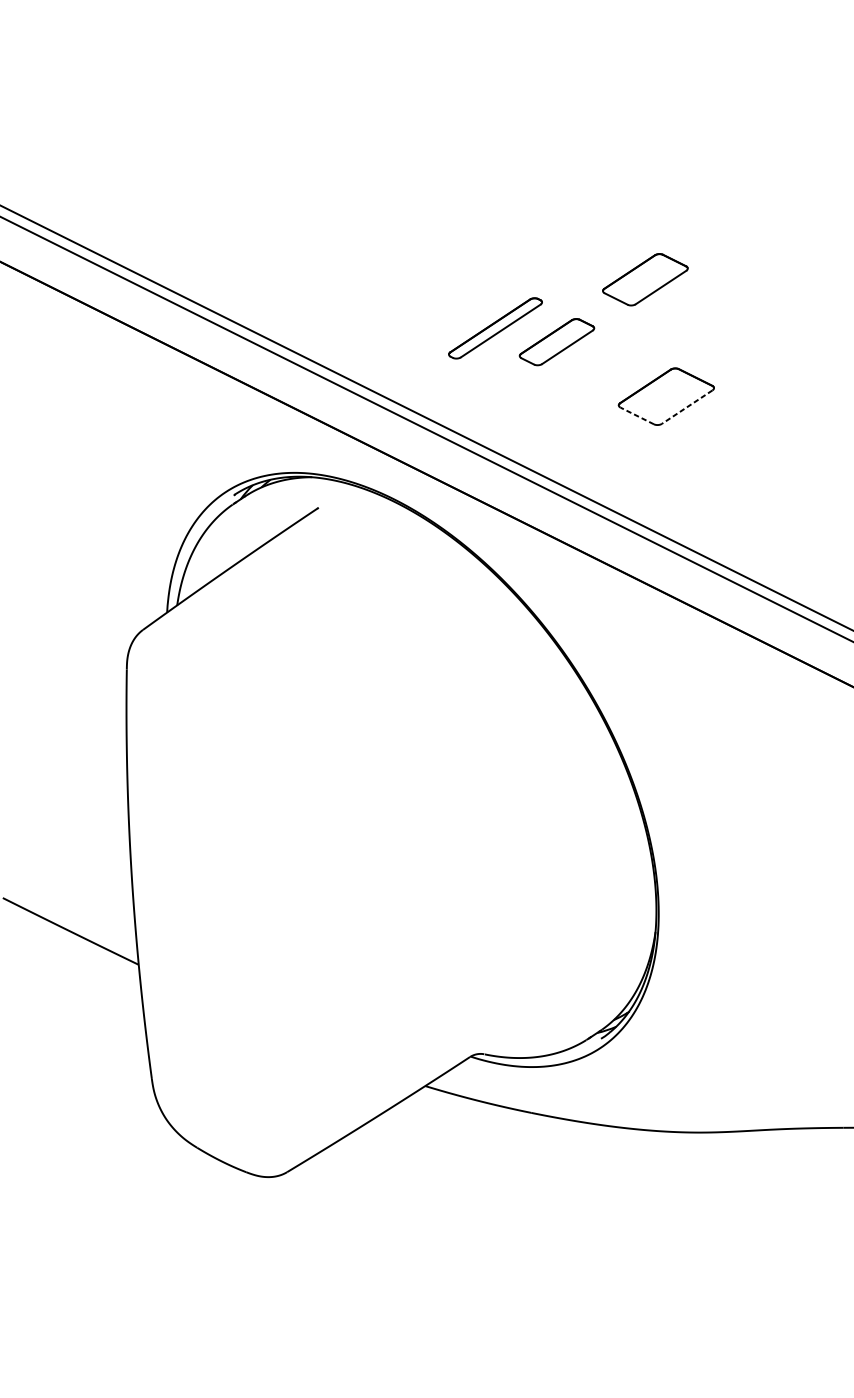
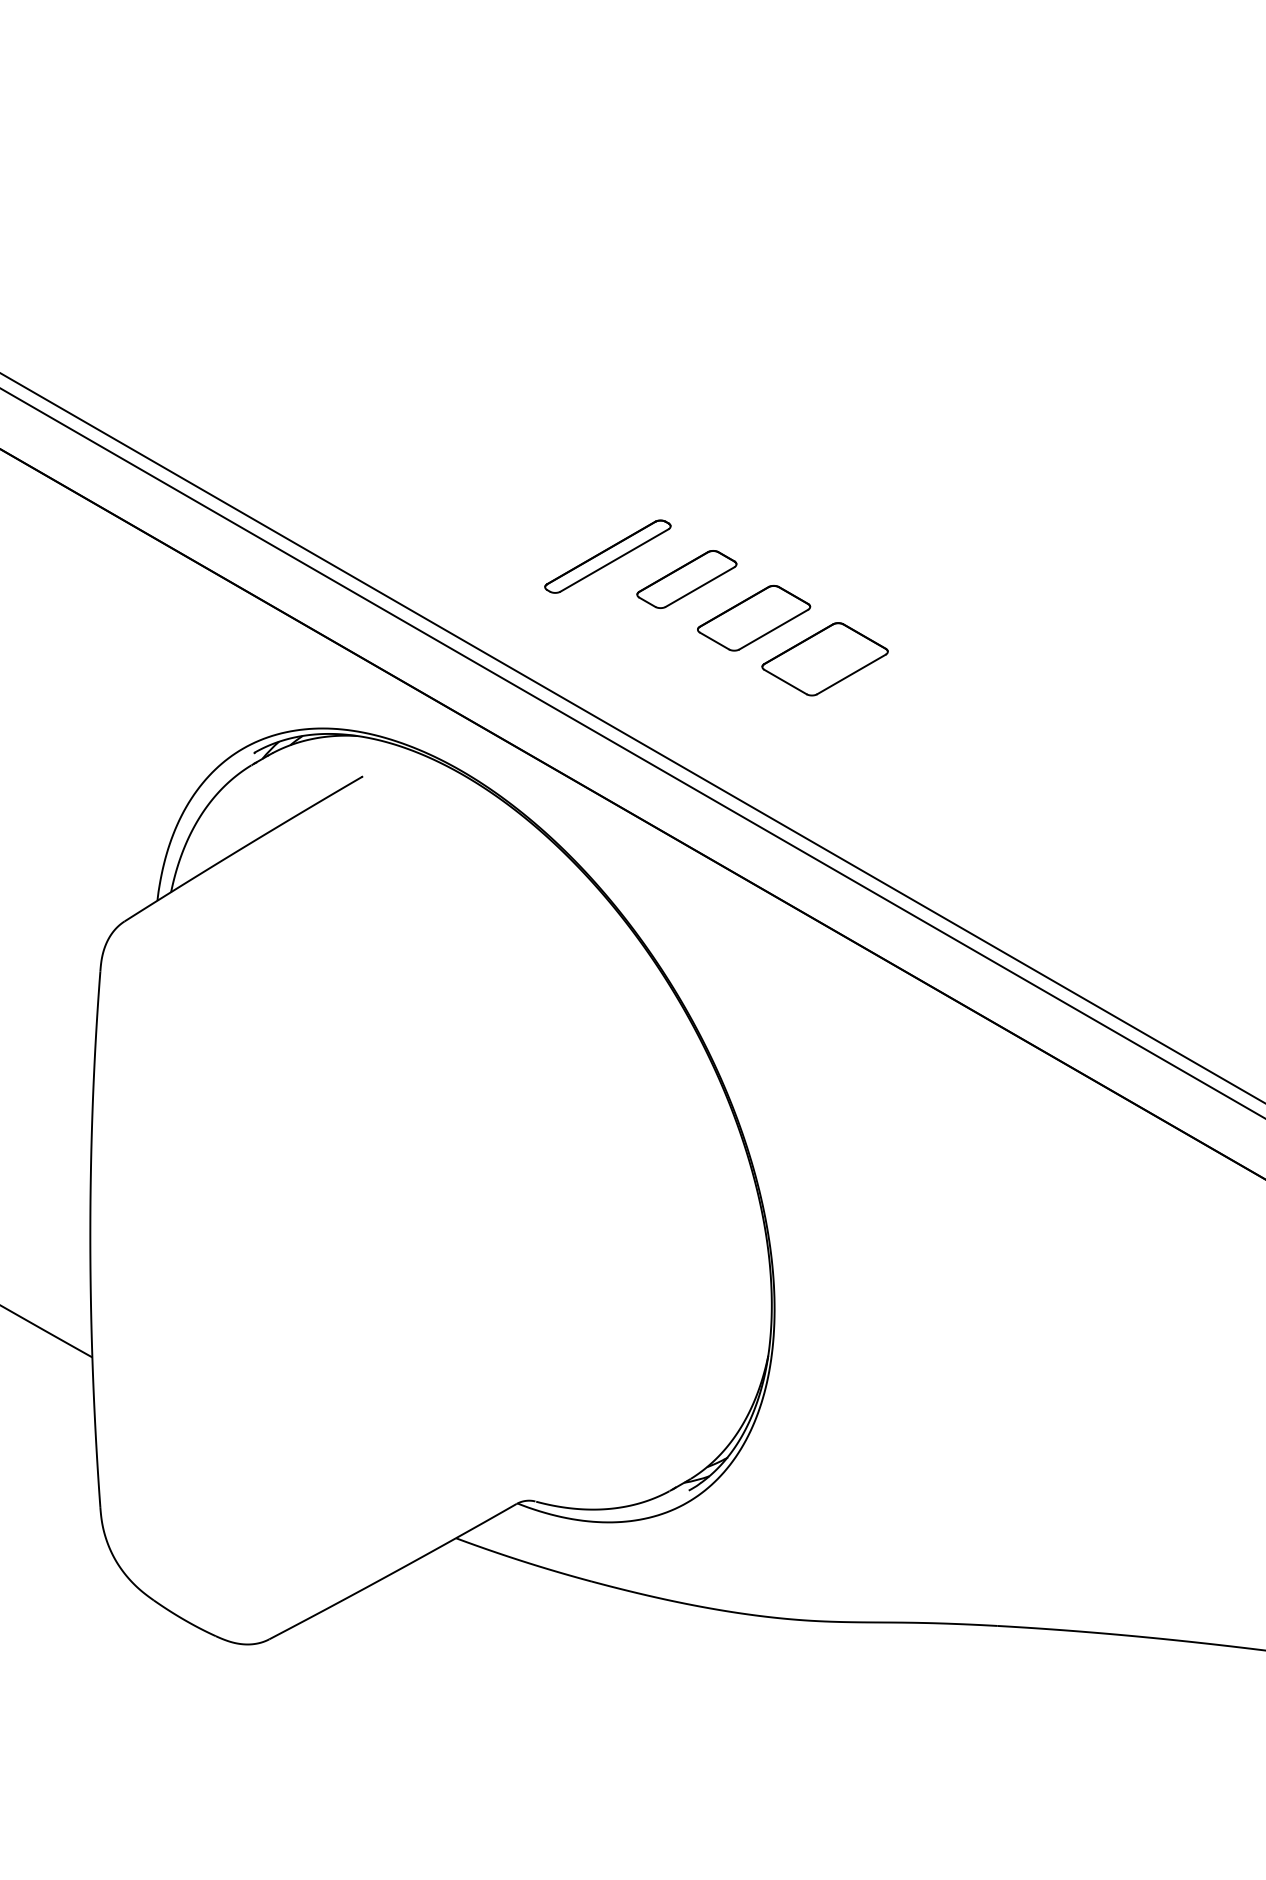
part: (645, 279) -> (754, 618), moved
line: (687, 407) -> (851, 674), dashed -> solid
line: (637, 415) -> (785, 681), dashed -> solid

